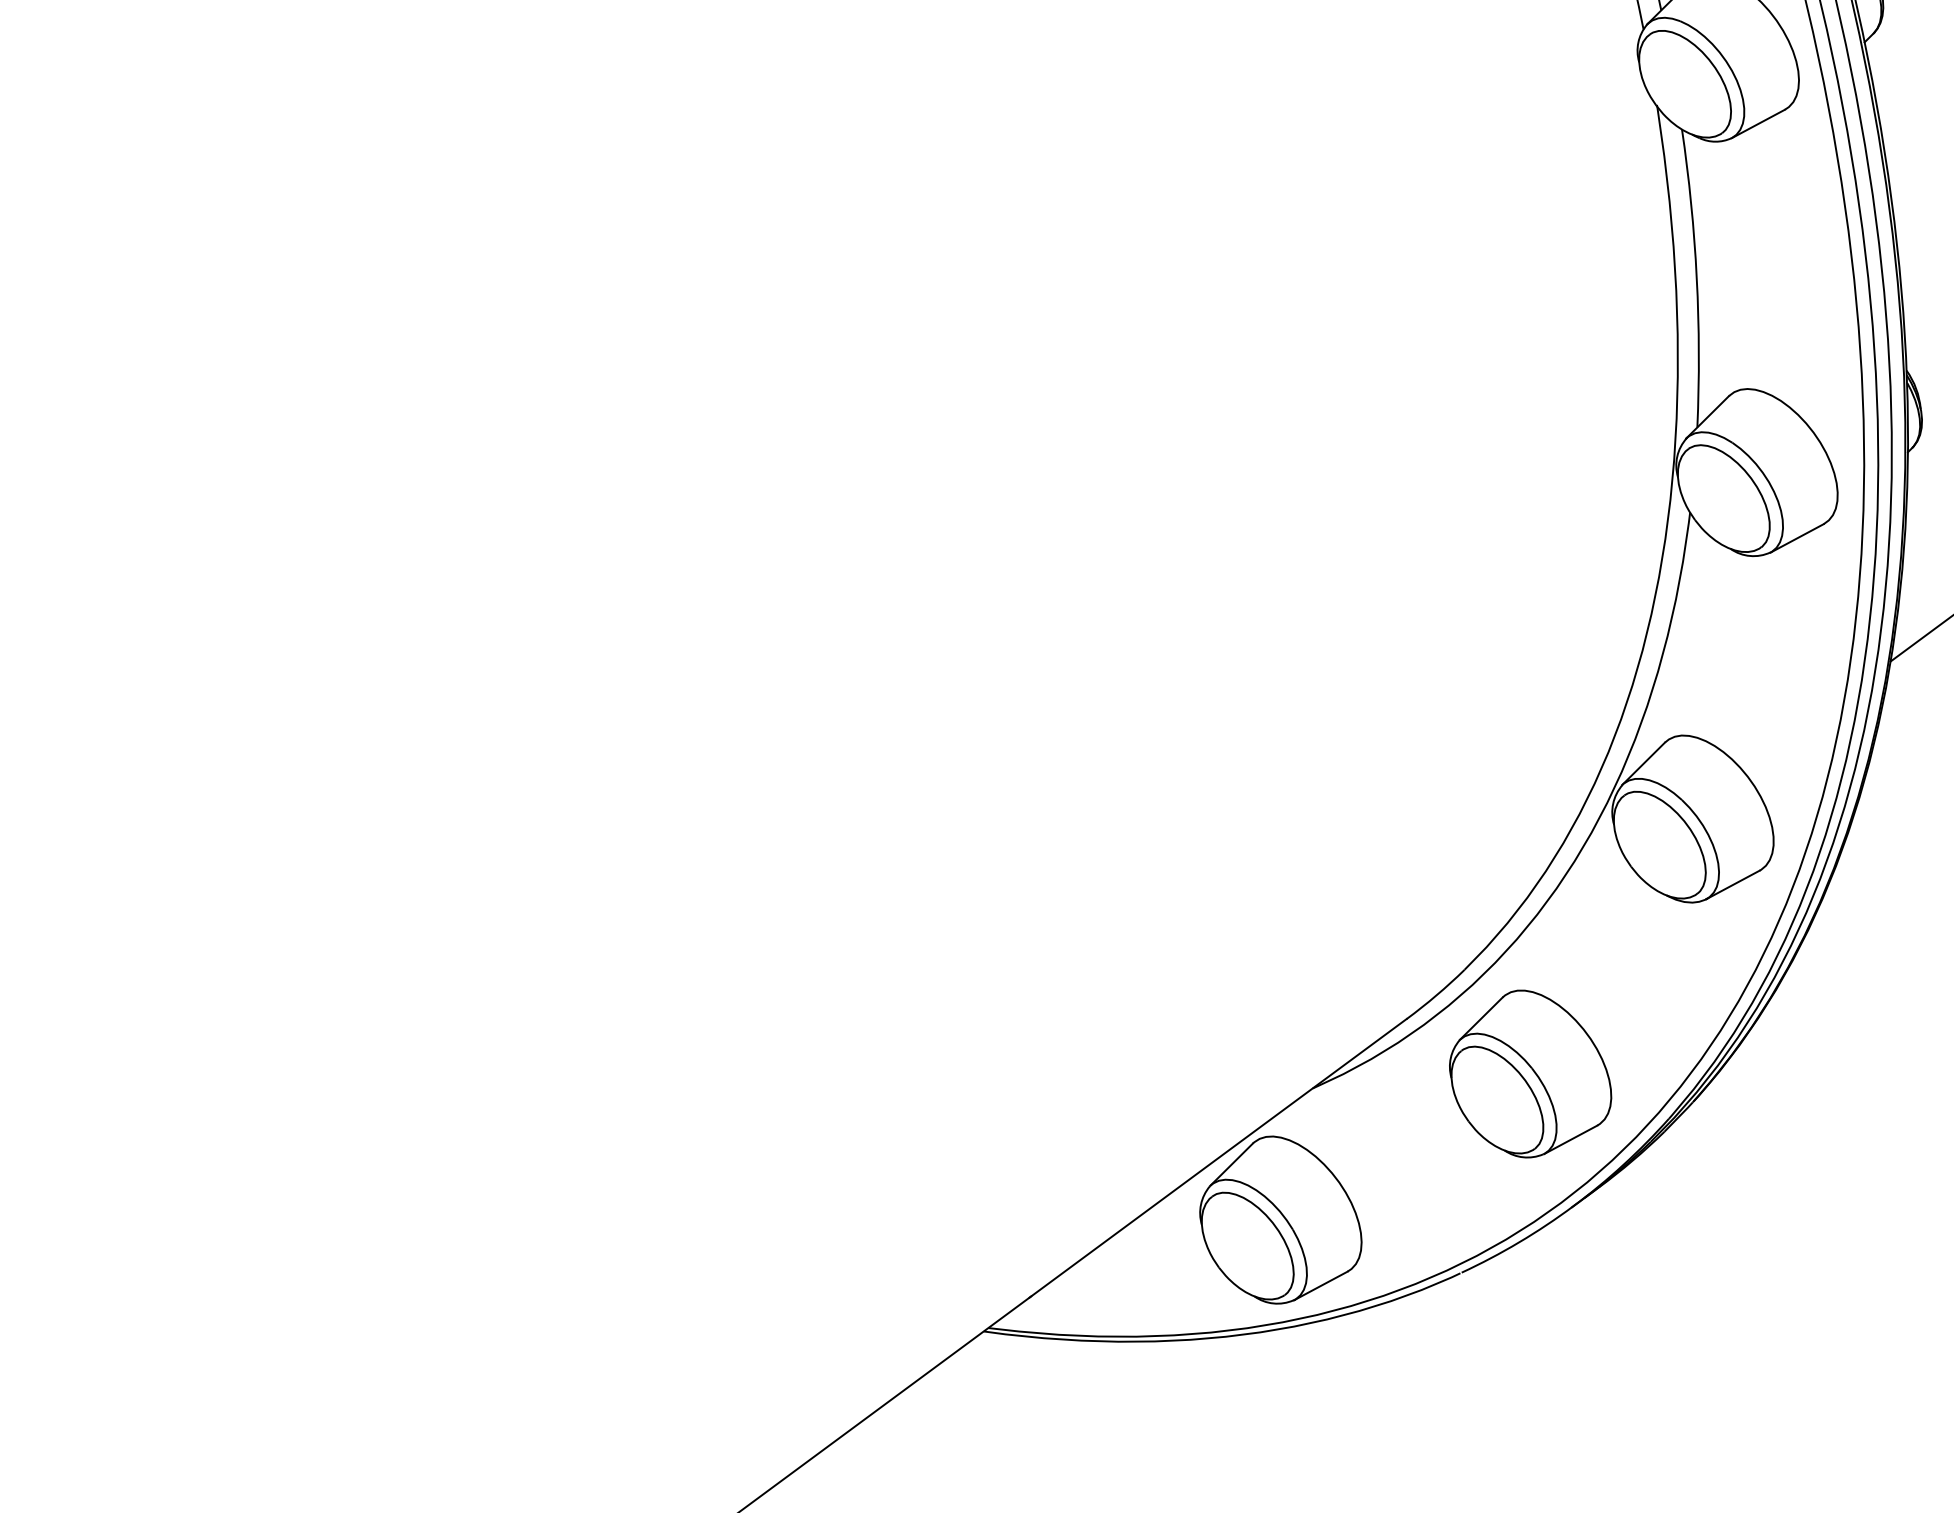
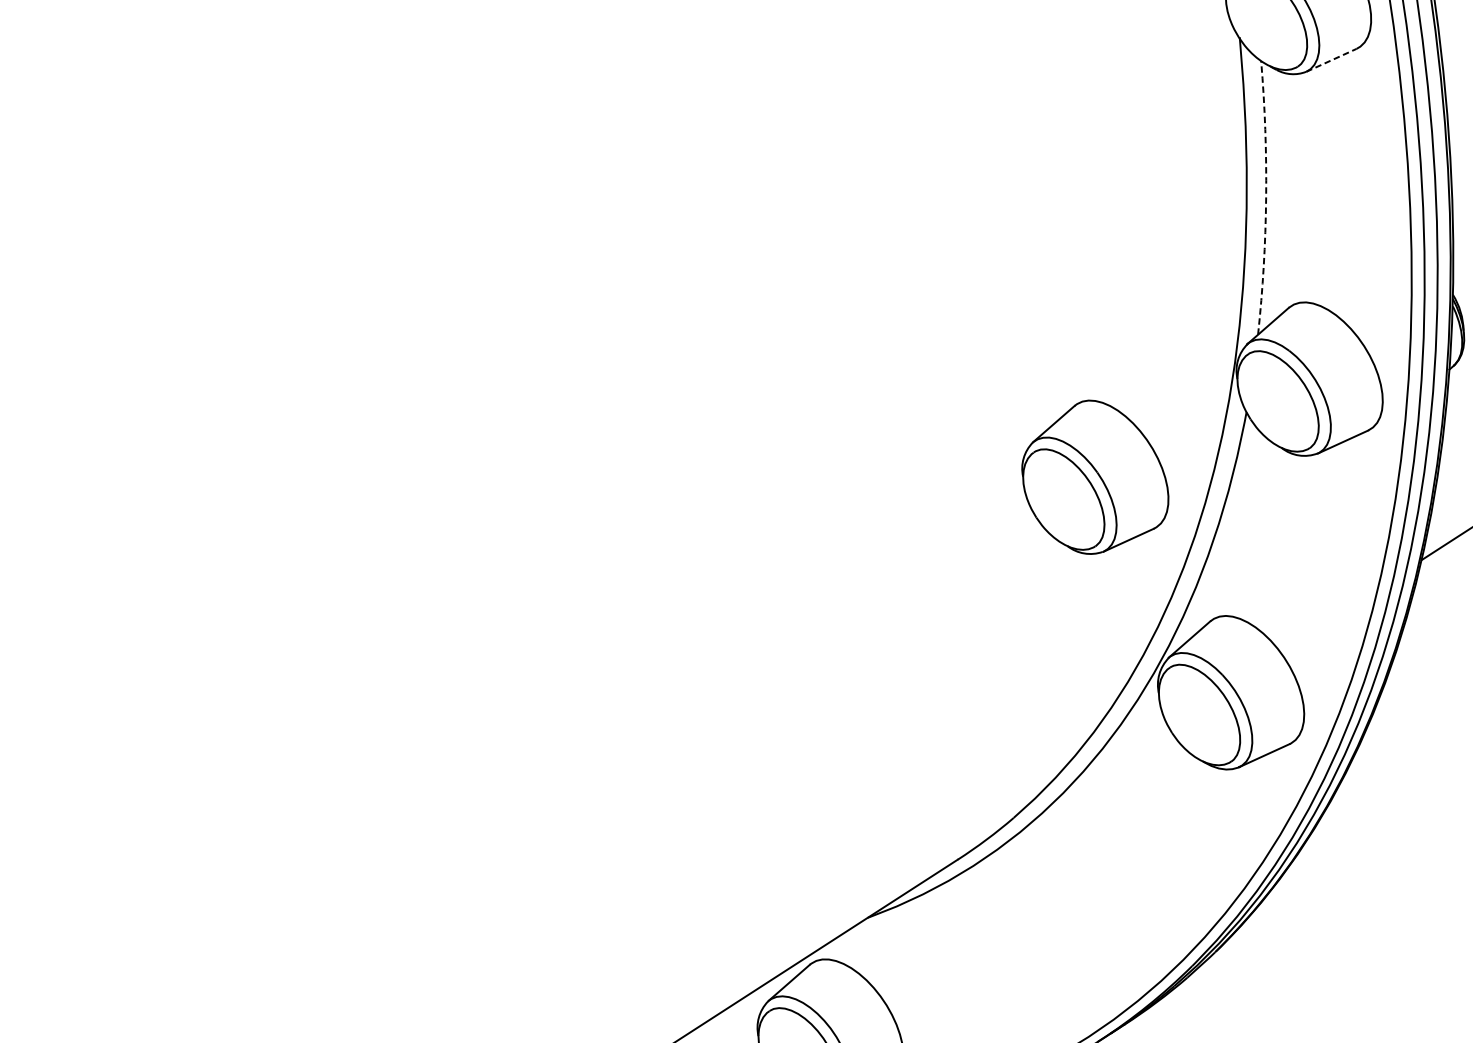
line: (1758, 123) -> (1331, 59), solid -> dashed
arc: (1696, 278) -> (1265, 198), solid -> dashed
part: (1530, 1073) -> (1095, 477), moved

